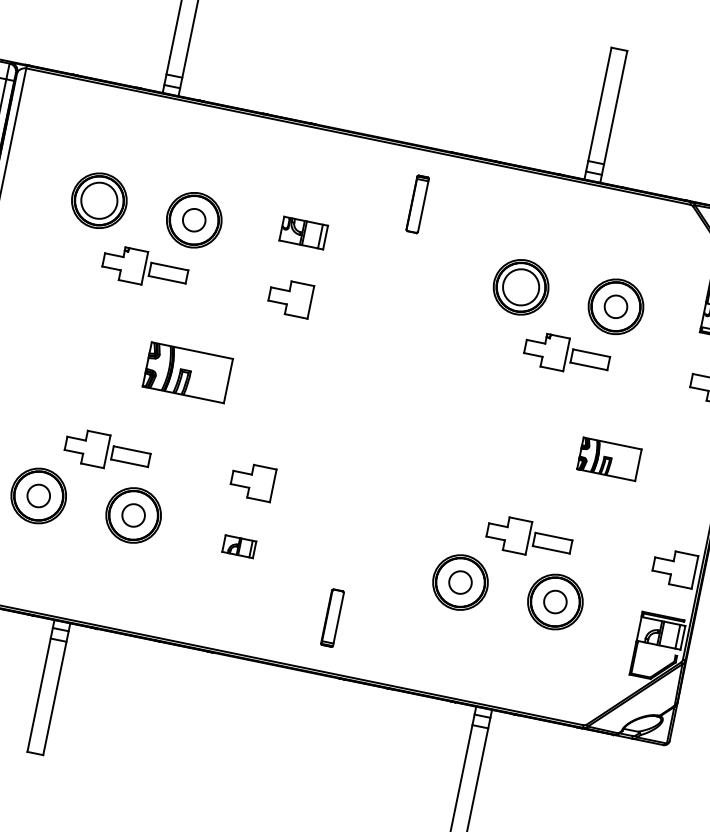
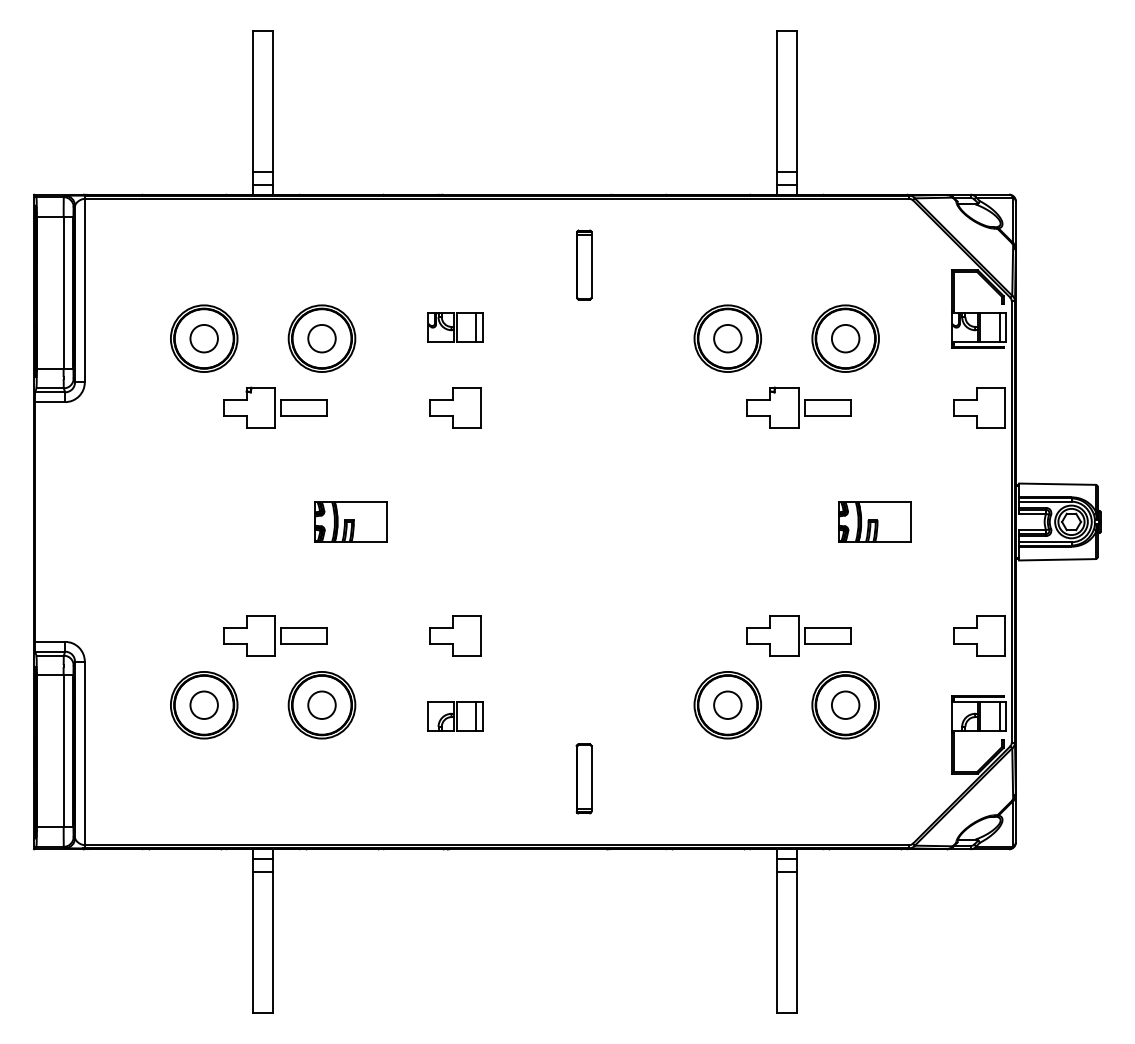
circle: (98, 200) -> (203, 338), size x0.62
circle: (520, 287) -> (727, 338), size x0.62
part: (186, 372) -> (350, 521), size x0.71
part: (239, 546) -> (455, 716), size x1.43

